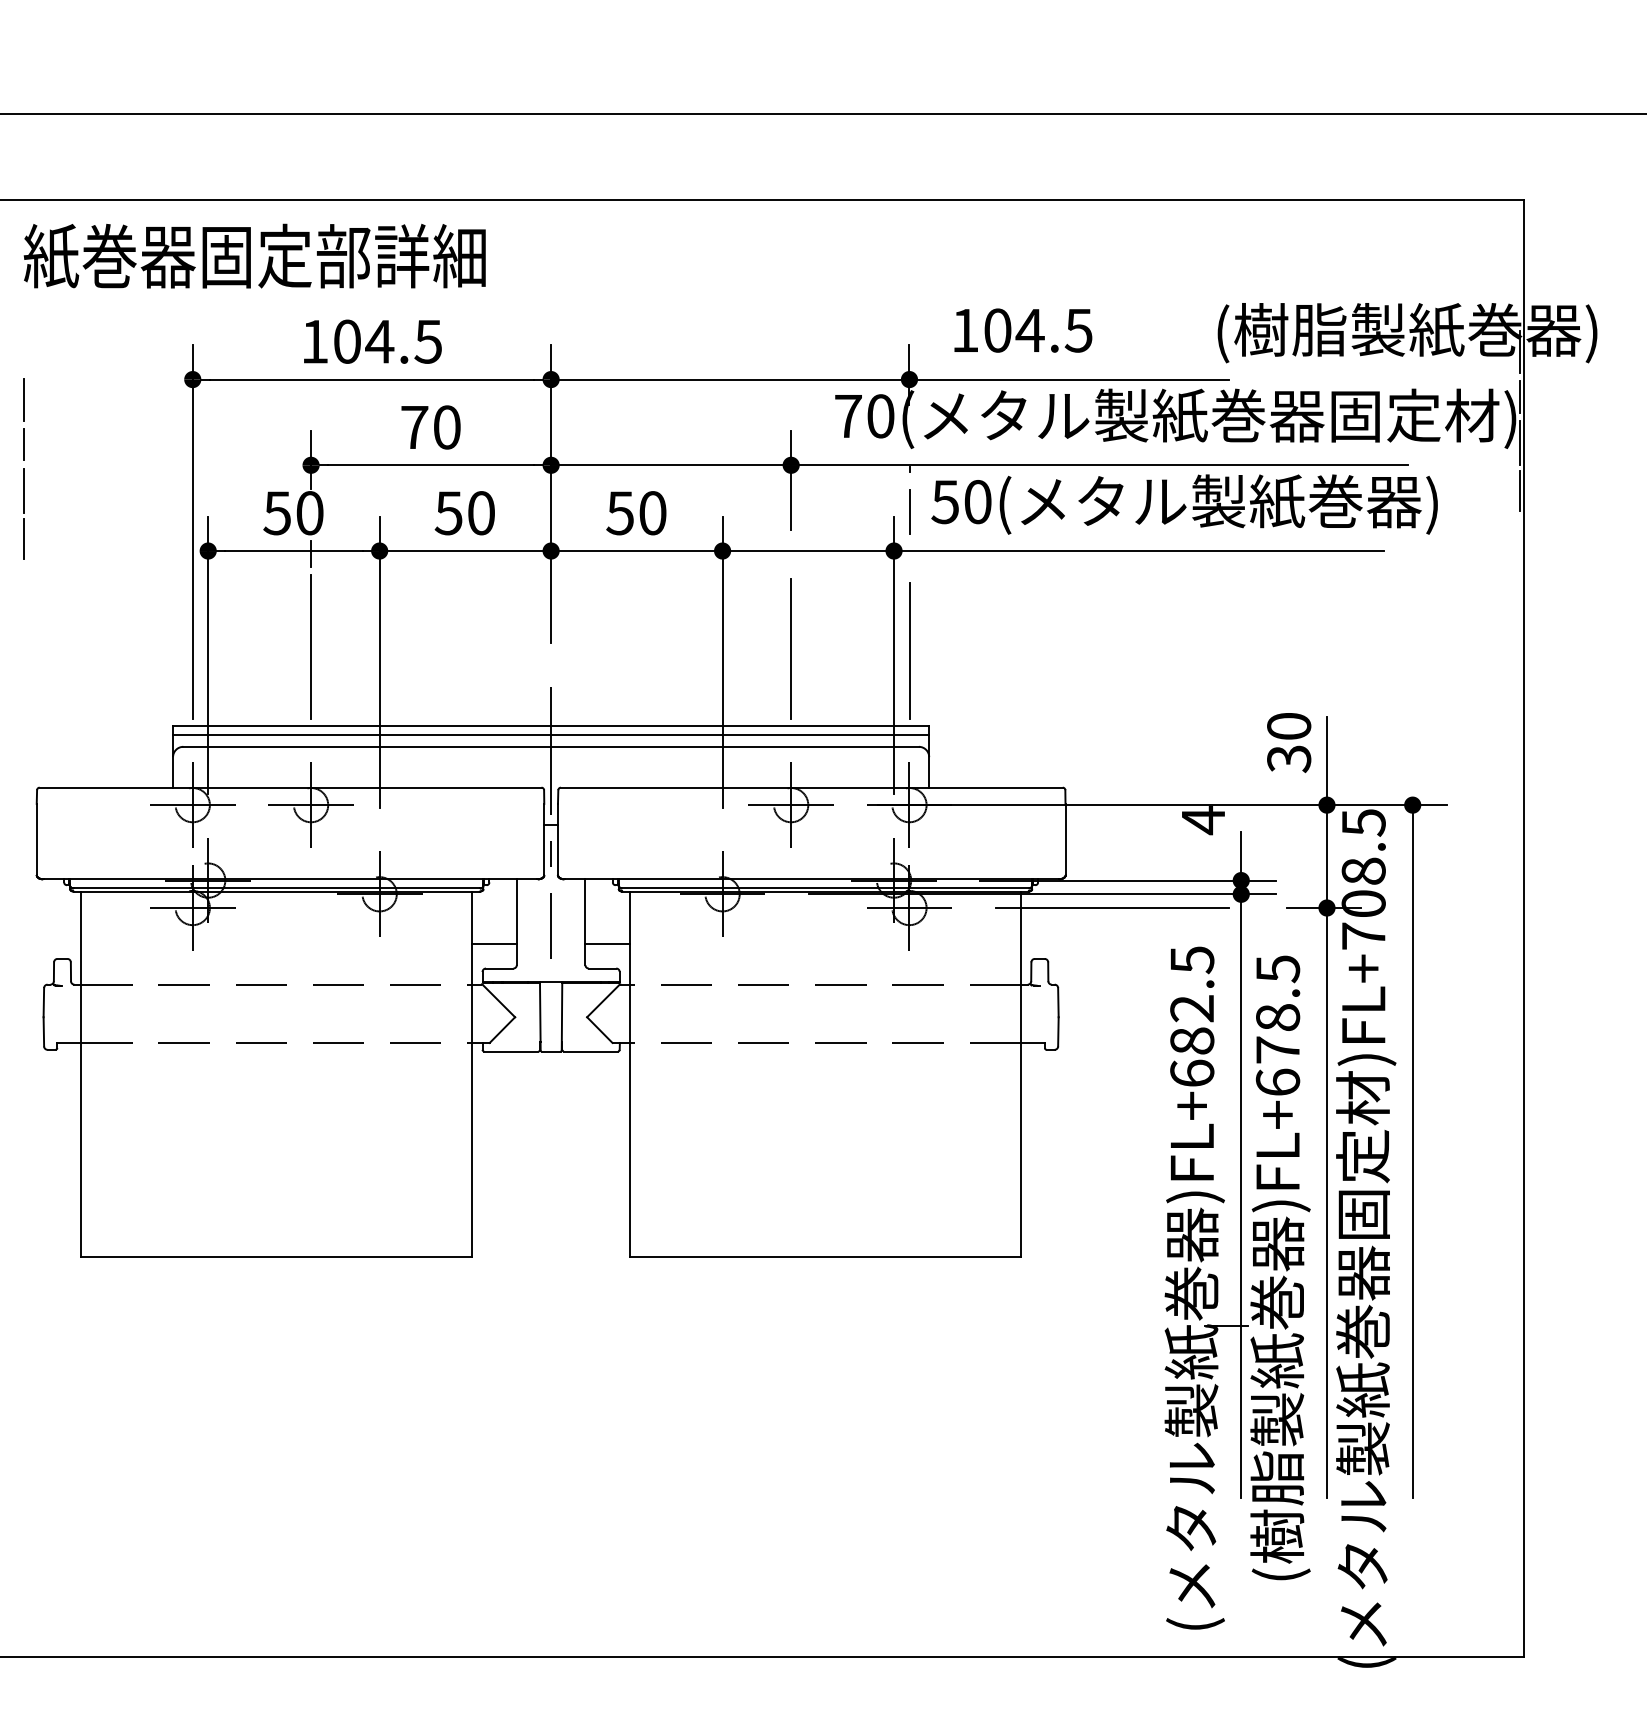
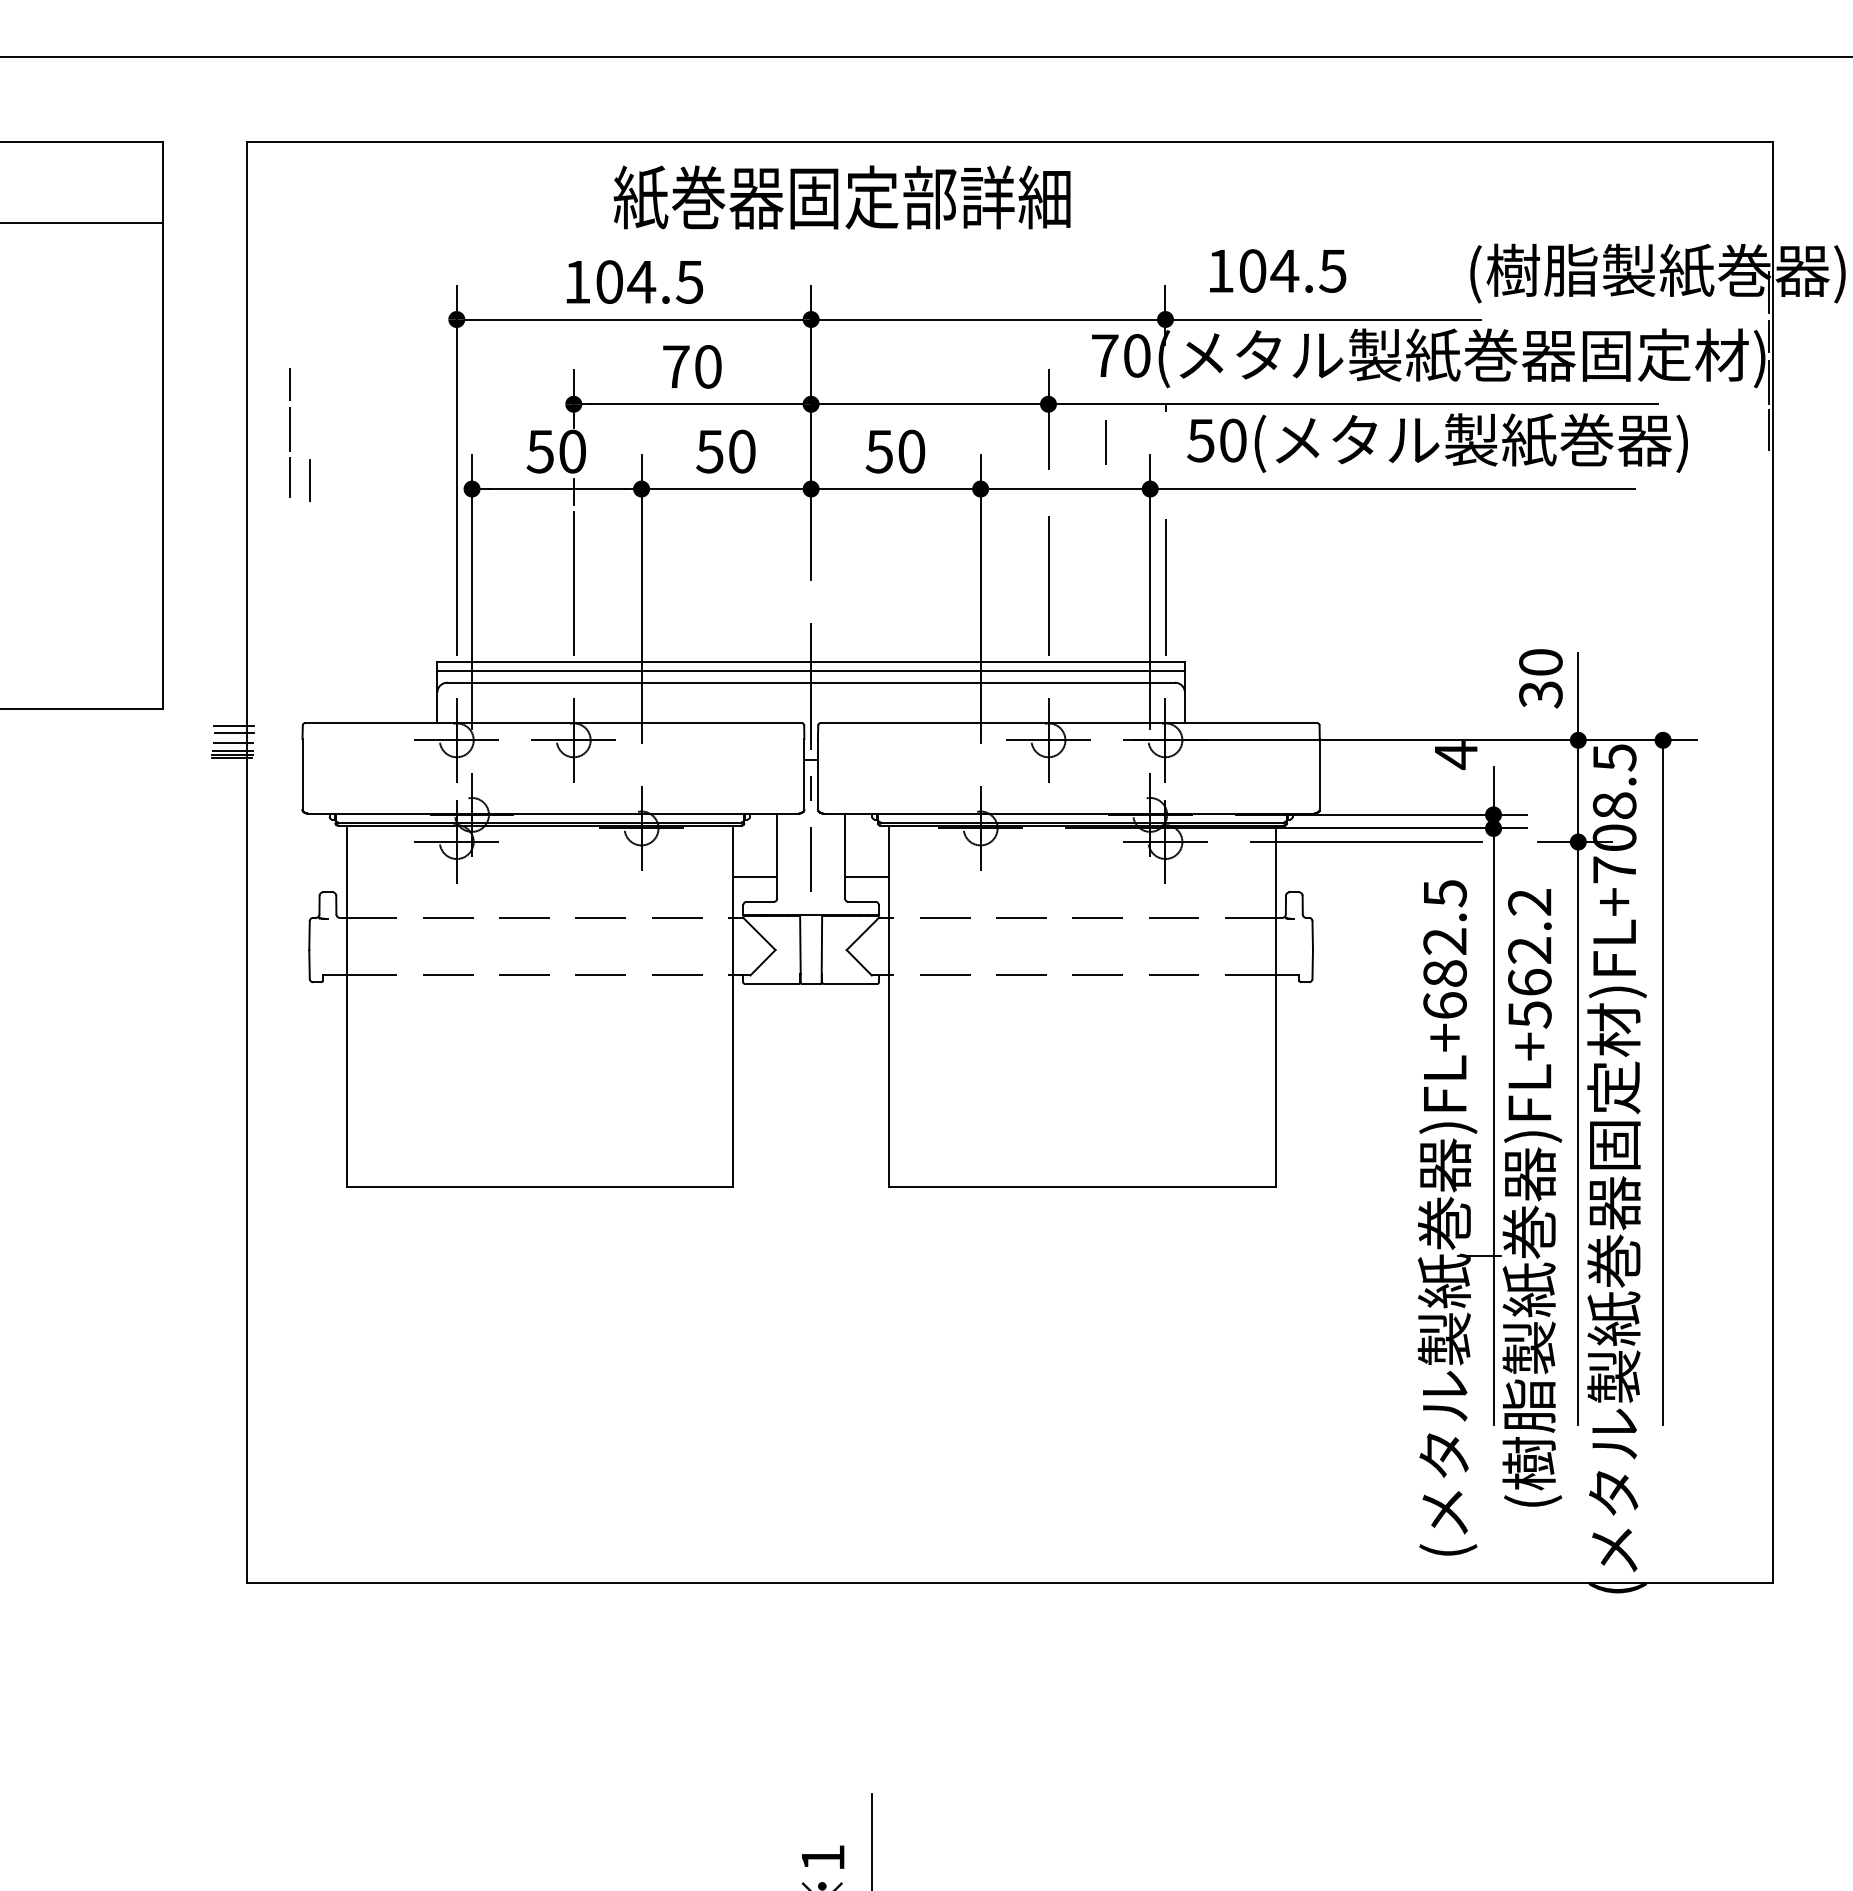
text: (254, 256) -> (841, 197), moved
line: (23, 399) -> (309, 480), moved
line: (909, 512) -> (1105, 442), moved
text: (1277, 1025) -> (1529, 958), )FL+678.5 -> )FL+562.2

